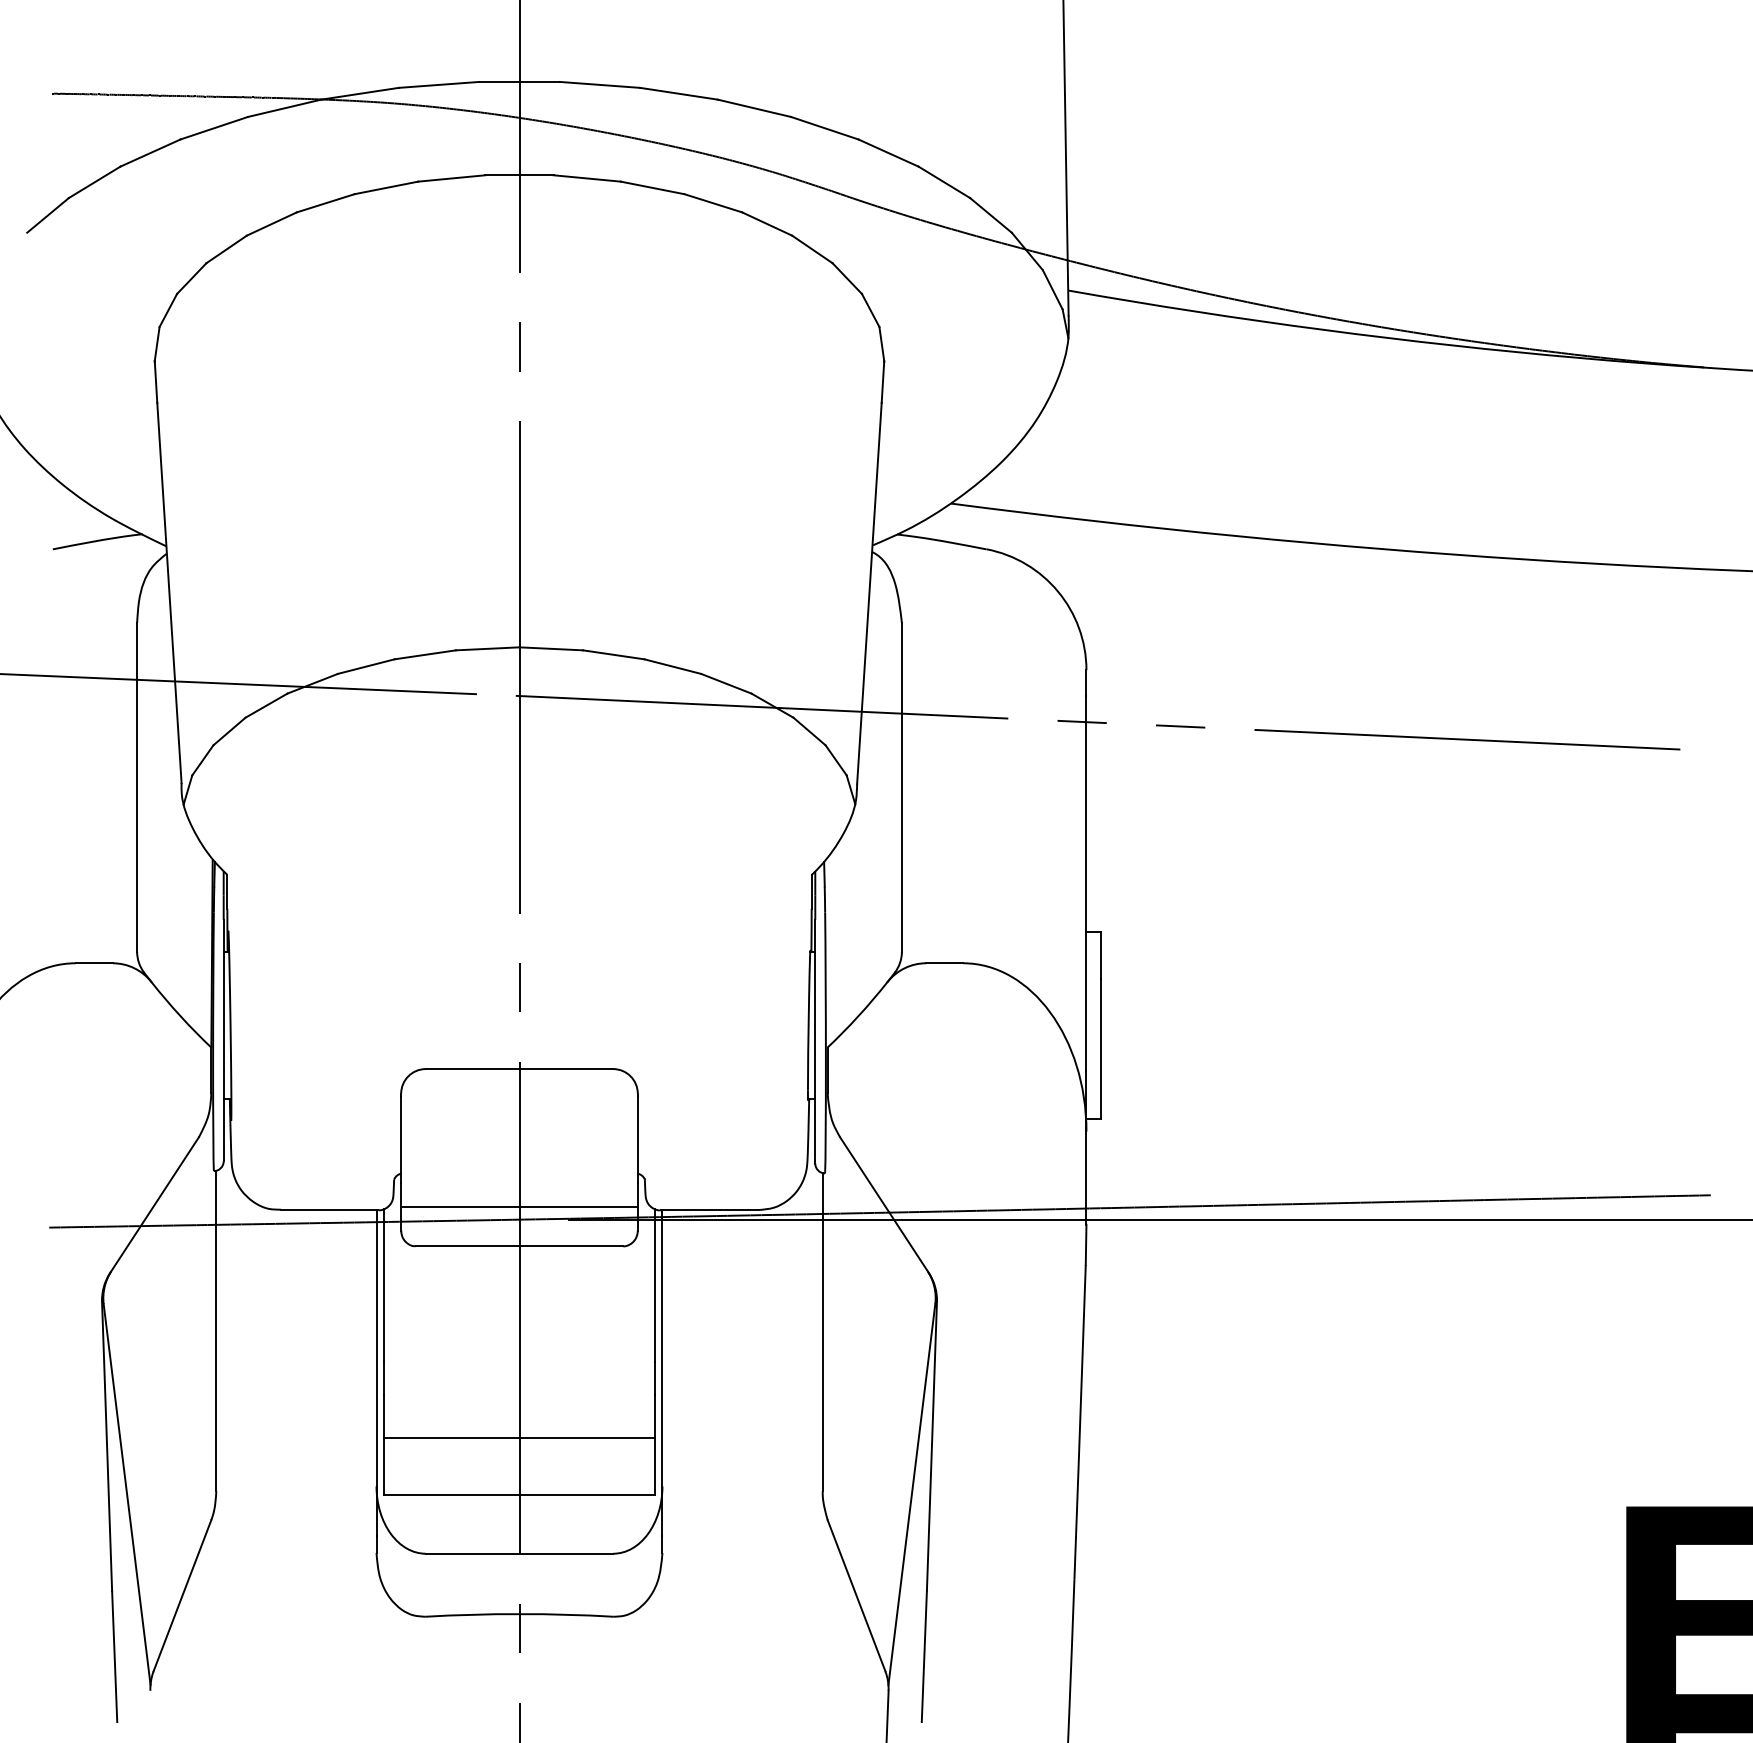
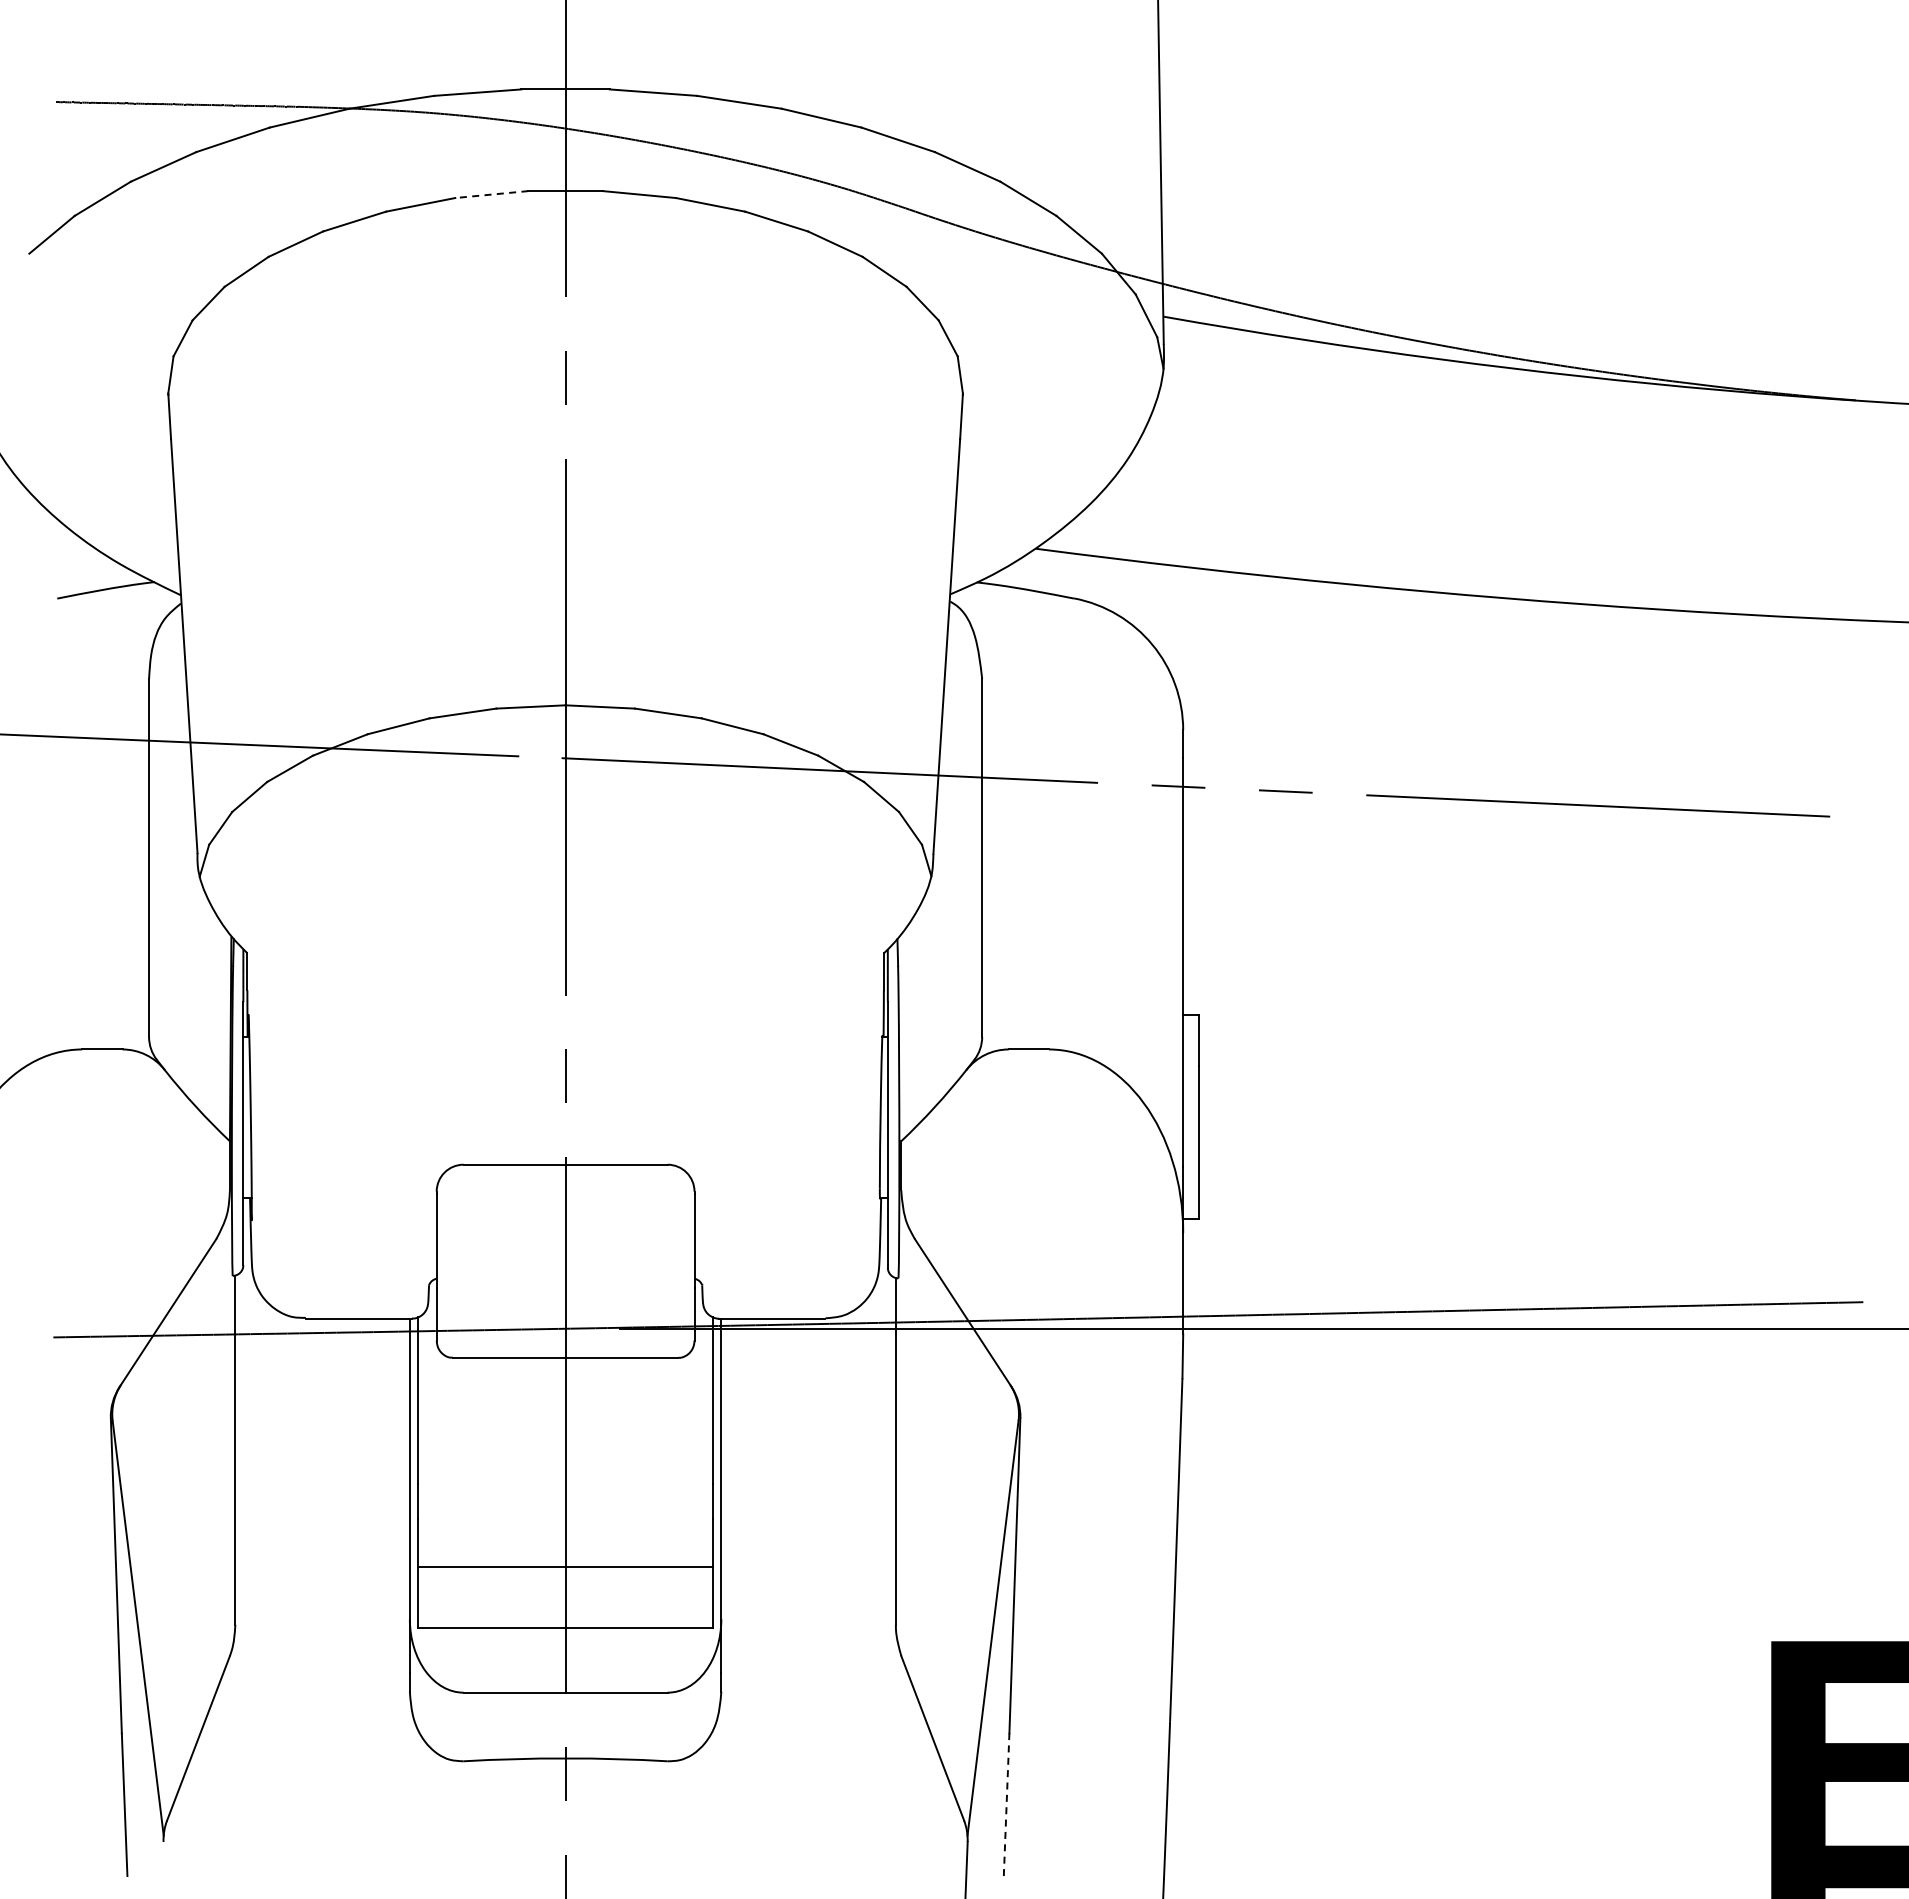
line: (451, 178) -> (491, 194), solid -> dashed
line: (519, 1206) -> (565, 1314), removed
line: (924, 1656) -> (1006, 1804), solid -> dashed

